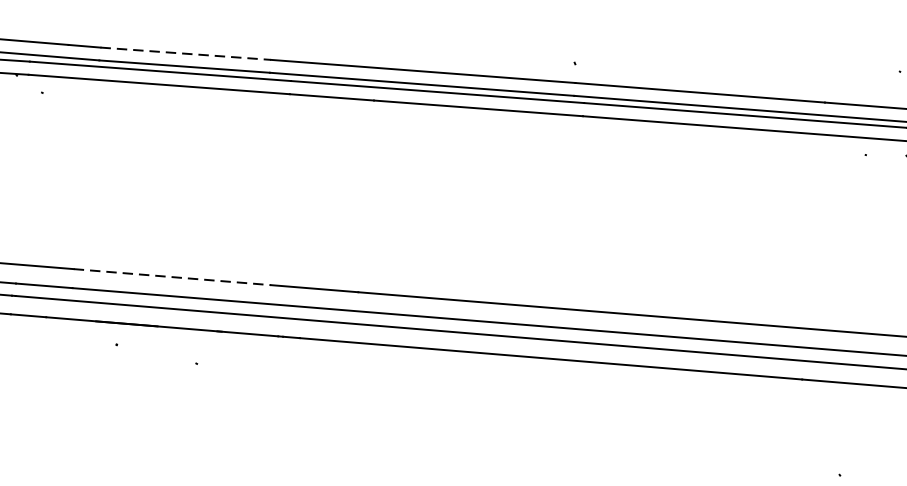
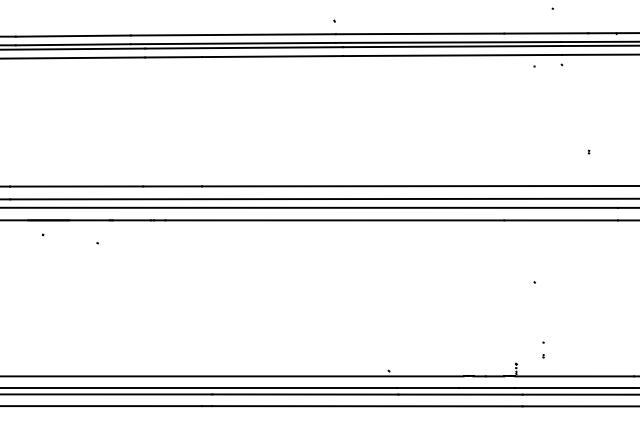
line: (186, 54) -> (73, 36), dashed -> solid
line: (172, 277) -> (76, 186), dashed -> solid

